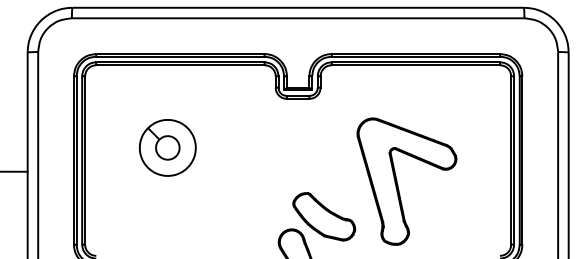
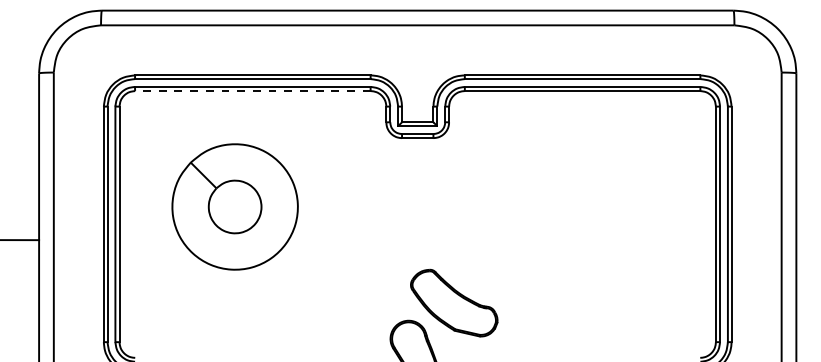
line: (180, 65) -> (252, 91), solid -> dashed
part: (167, 147) -> (235, 206), size x1.6
part: (398, 184) -> (557, 257), removed

